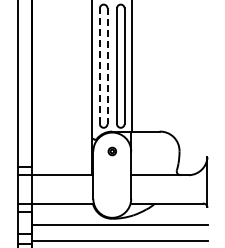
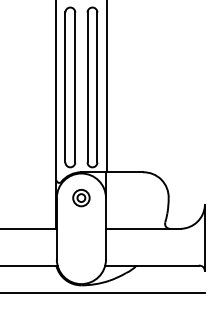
line: (99, 66) -> (64, 87), dashed -> solid
line: (107, 66) -> (75, 87), dashed -> solid
part: (112, 151) -> (81, 198), size x1.67

